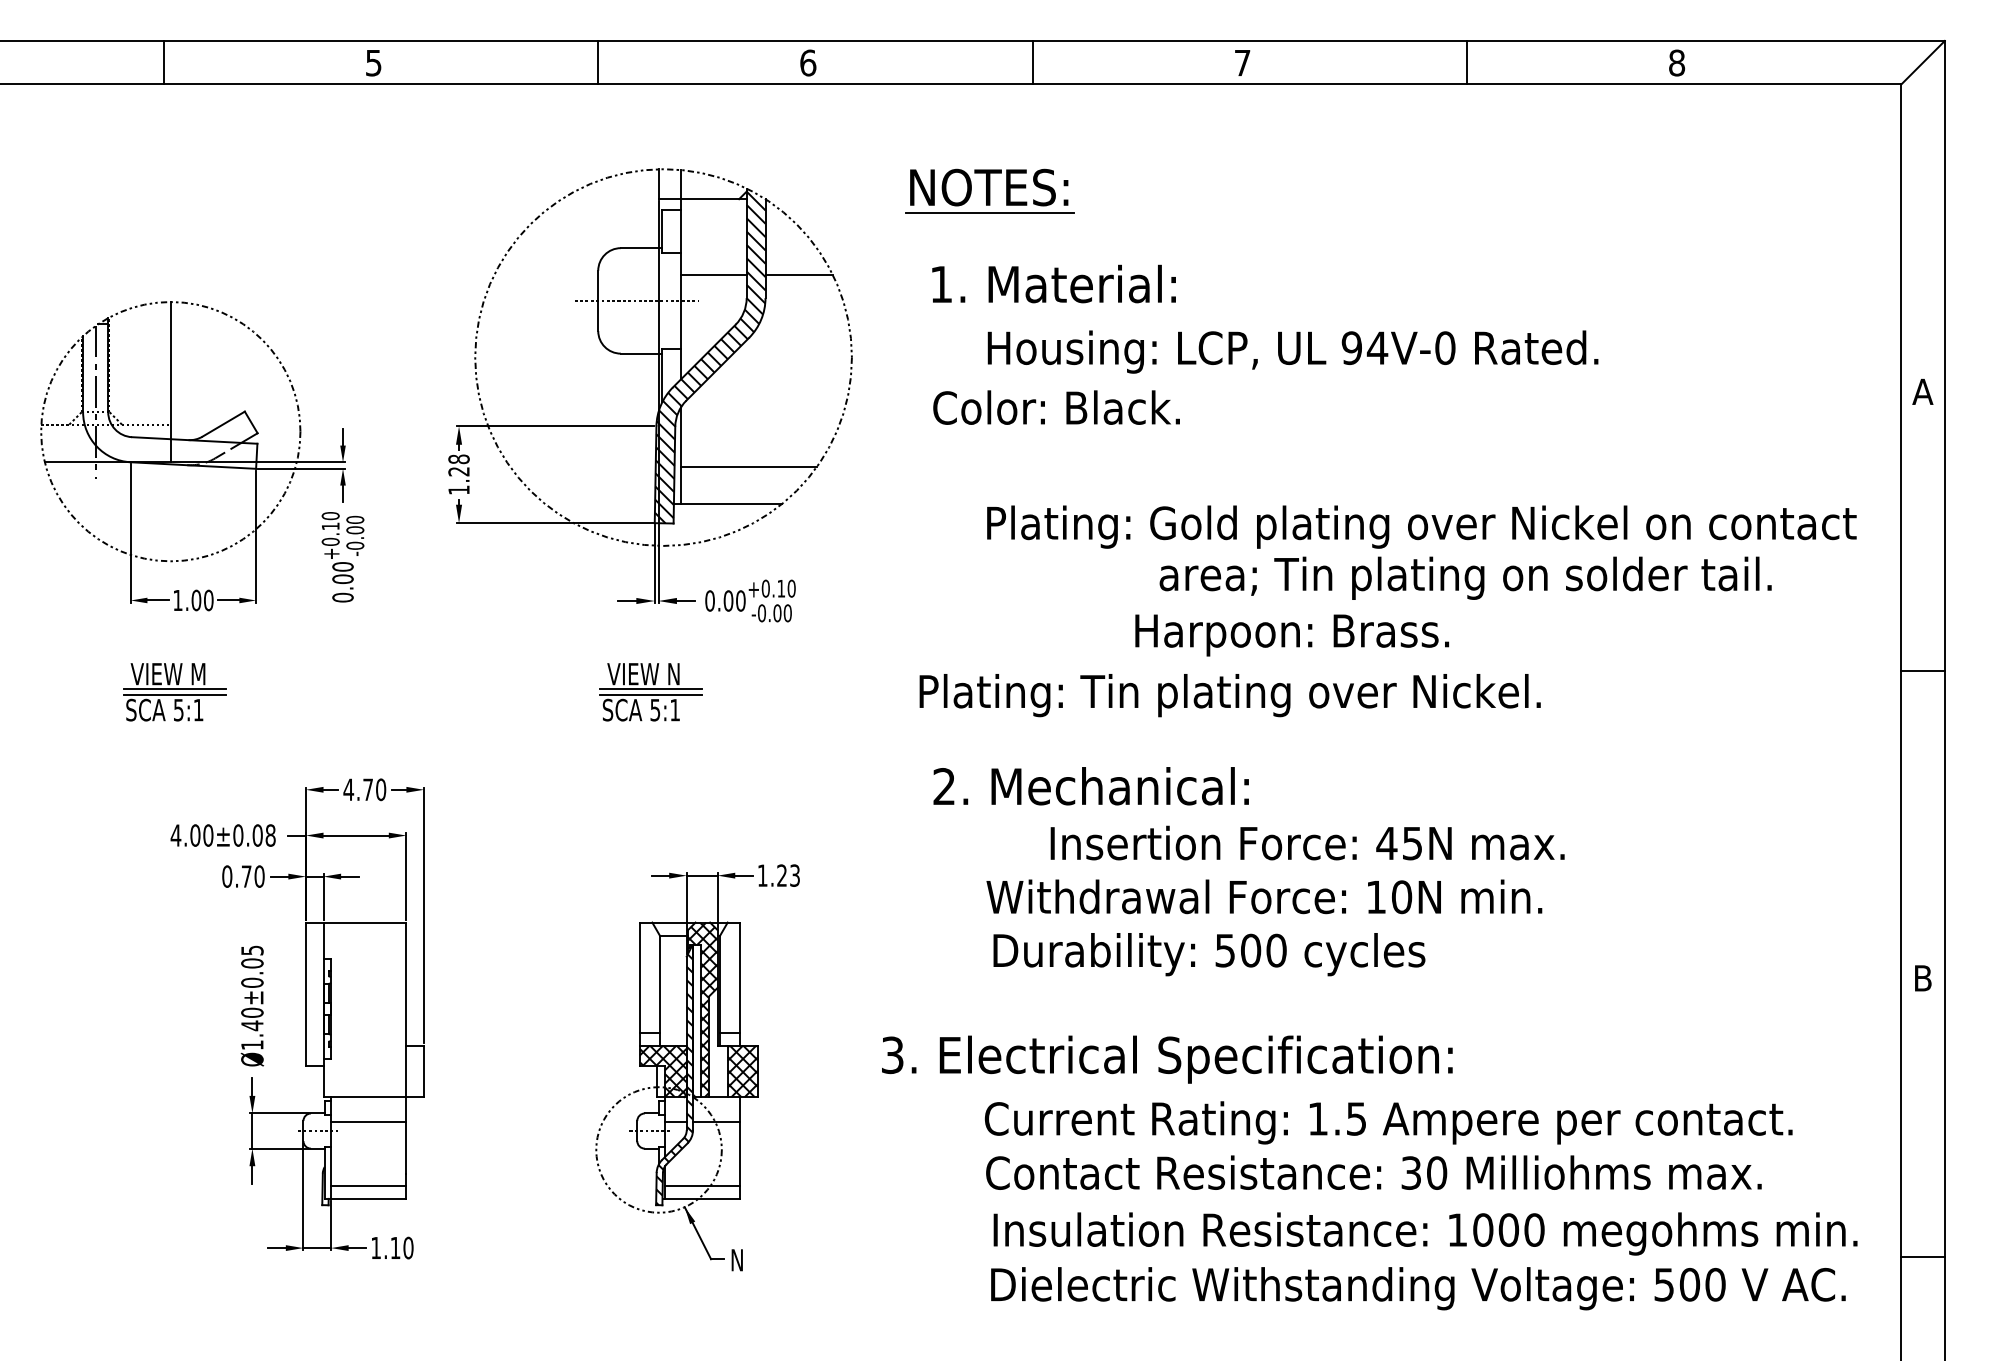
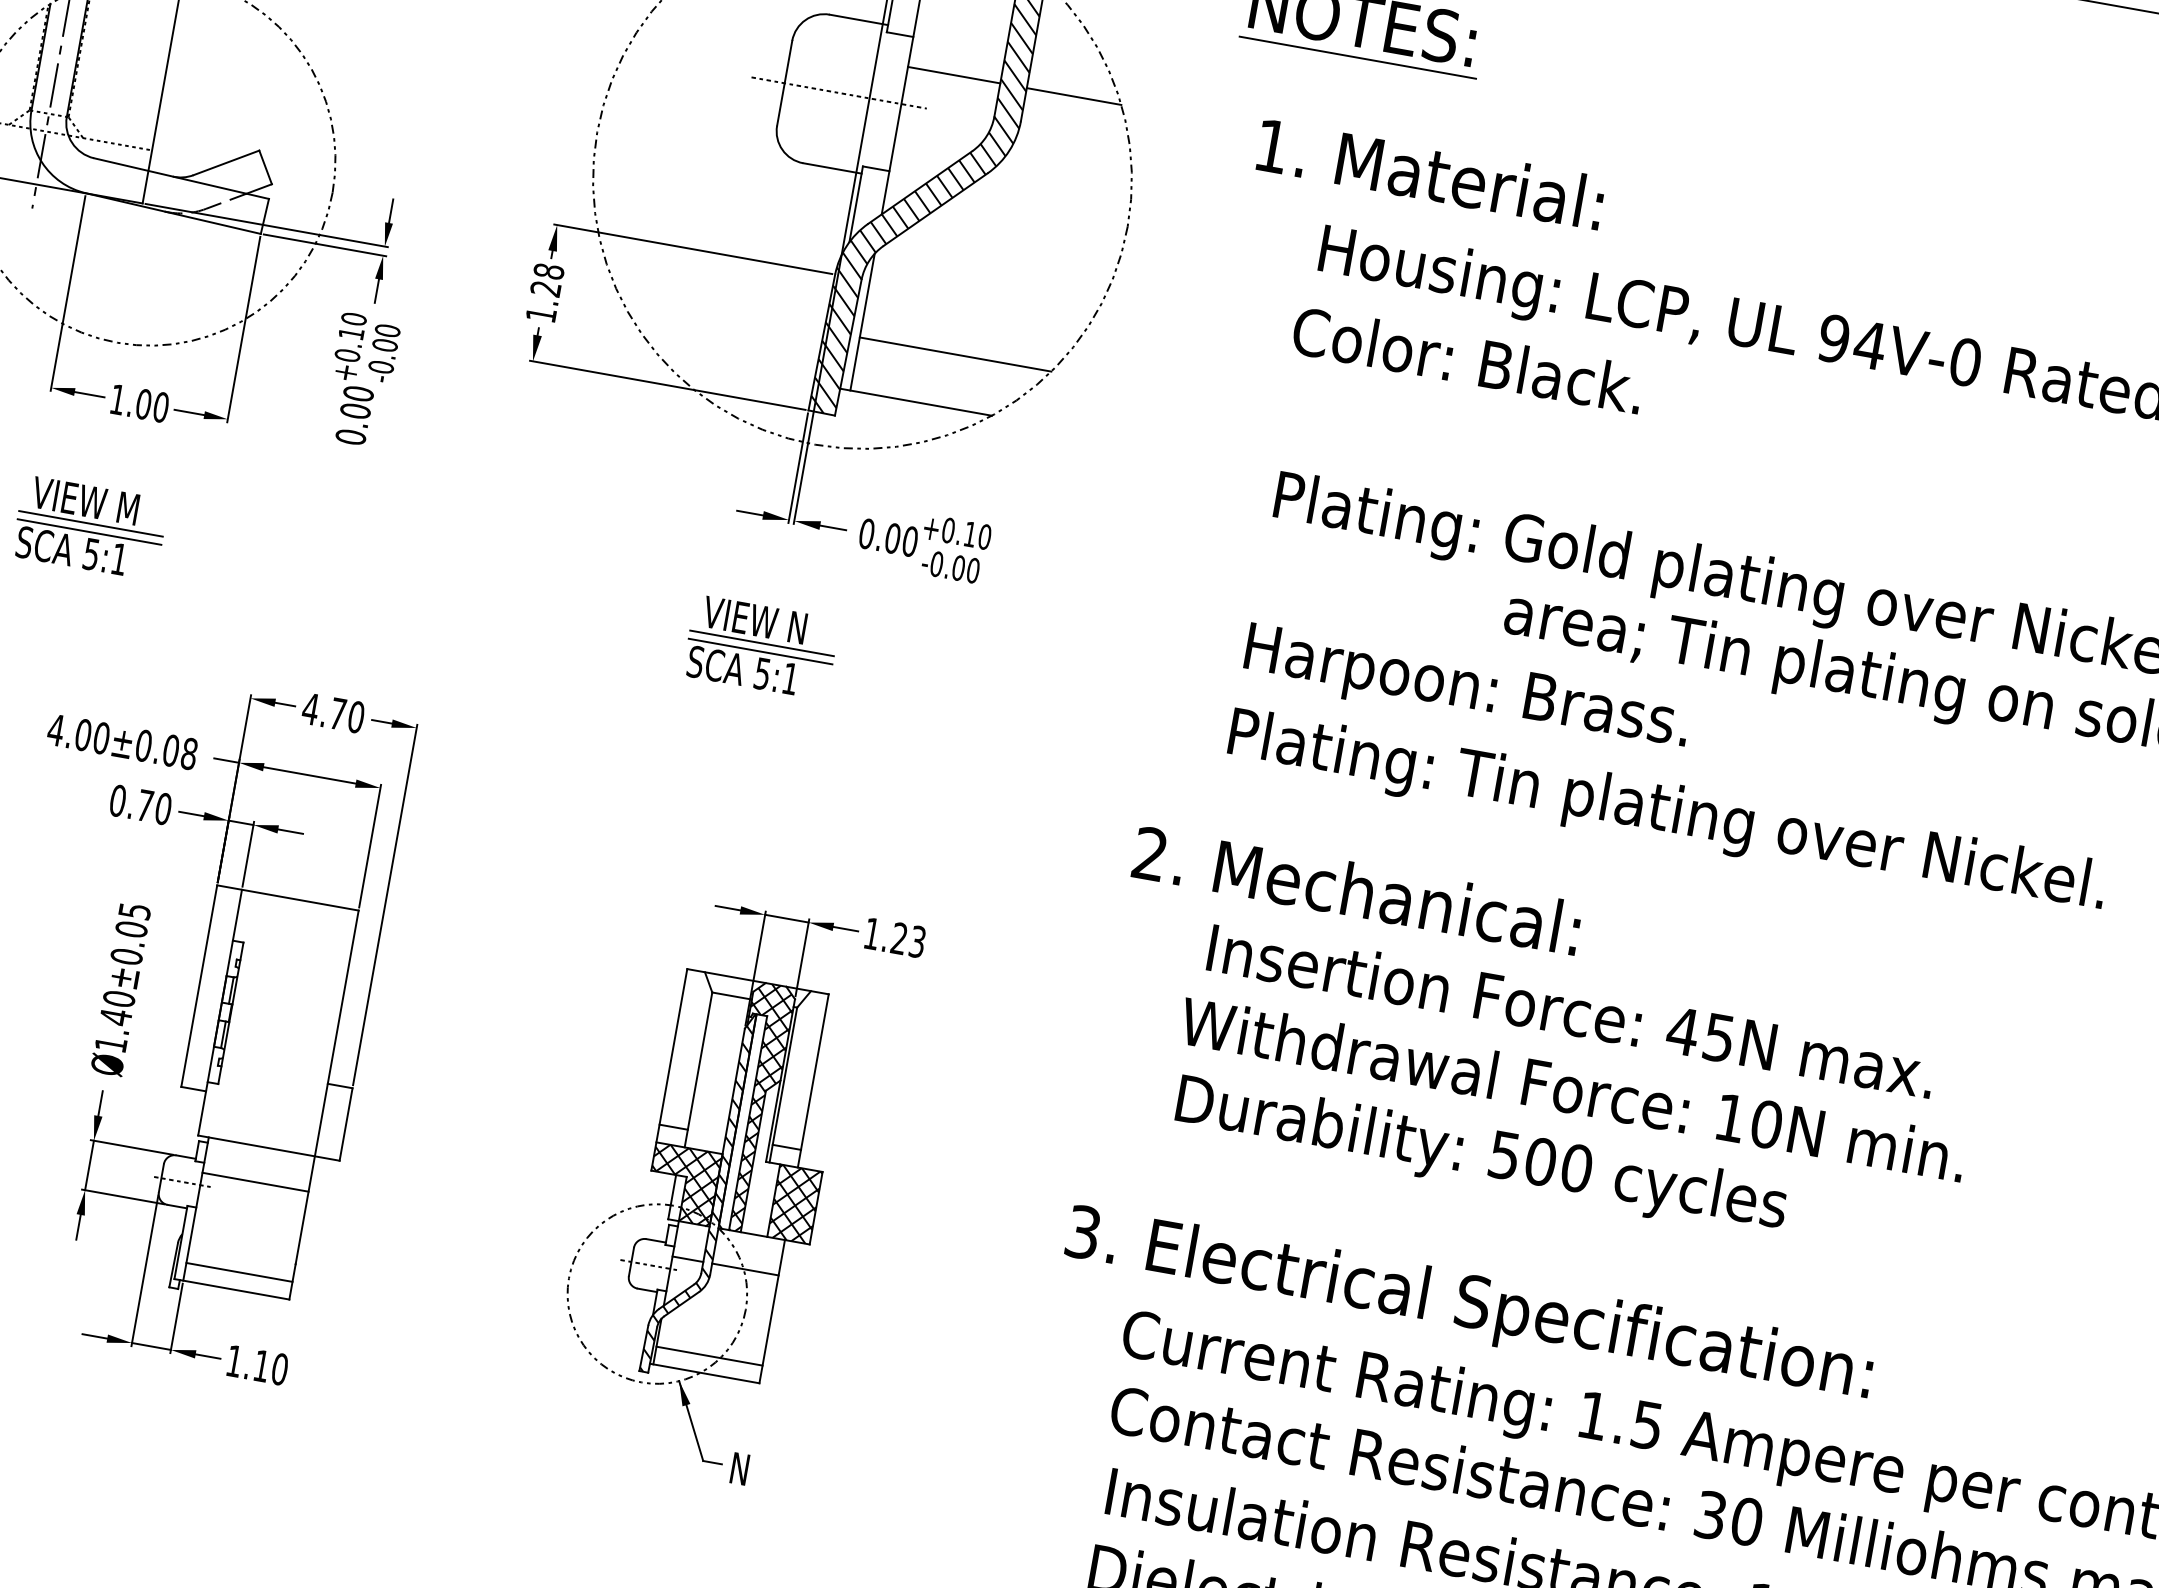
text: (1056, 407) -> (1467, 359), moved
text: (1291, 635) -> (1465, 690), moved
text: (1229, 695) -> (1666, 813), moved
text: (1307, 842) -> (1571, 1010), moved
text: (1167, 1059) -> (1469, 1307), moved

